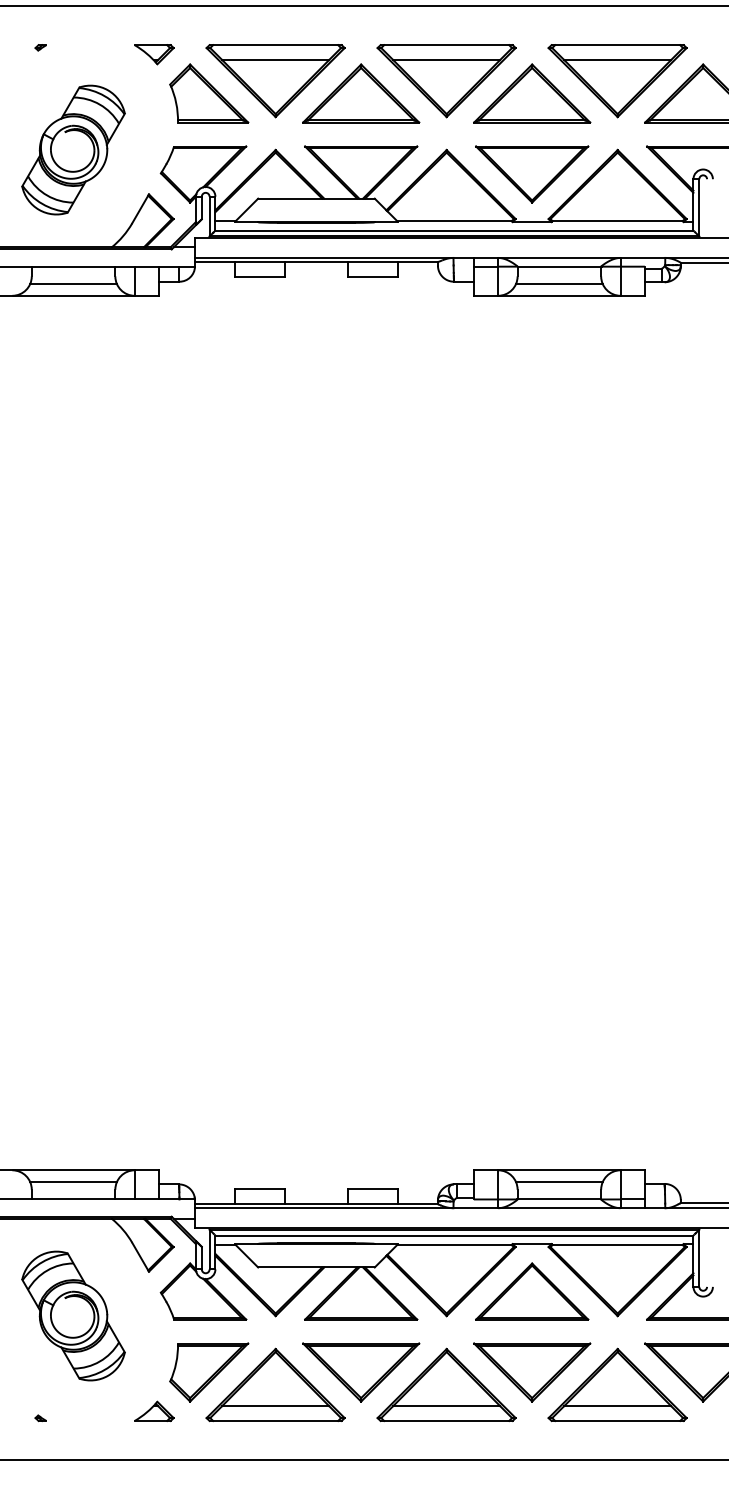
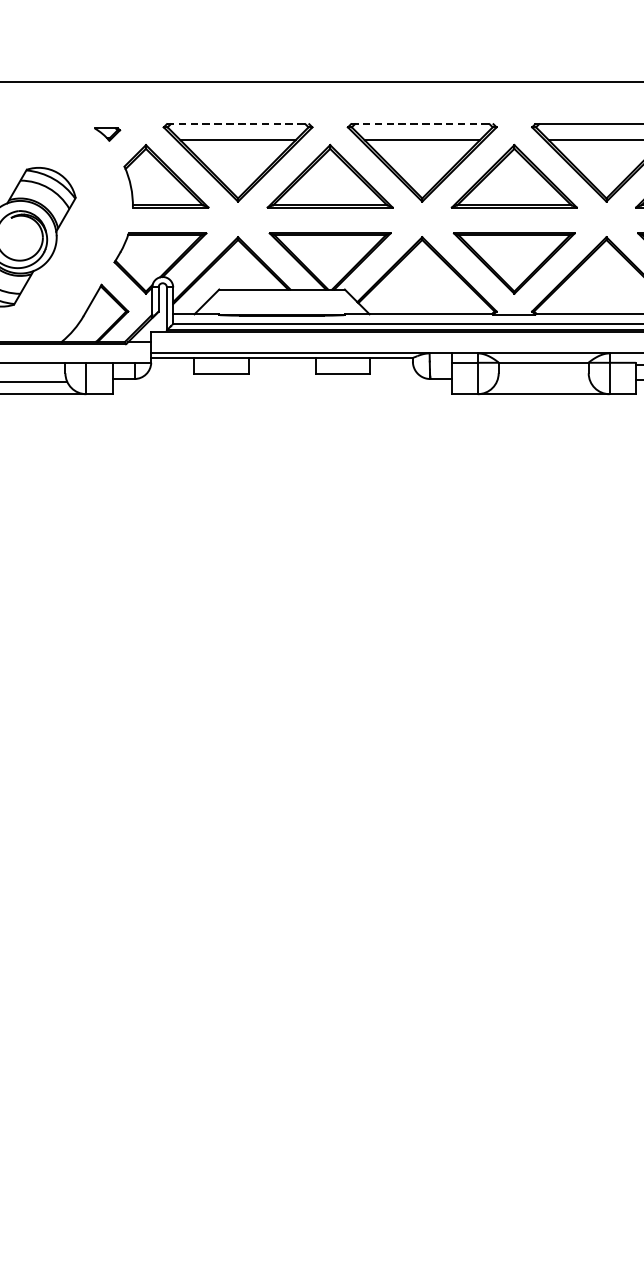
line: (276, 45) -> (238, 124), solid -> dashed
line: (447, 45) -> (423, 124), solid -> dashed
part: (154, 54) -> (107, 134), size x0.6
line: (558, 284) -> (542, 382), removed

